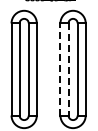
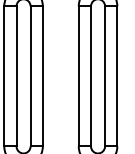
line: (60, 68) -> (78, 74), dashed -> solid
line: (68, 69) -> (91, 76), dashed -> solid

